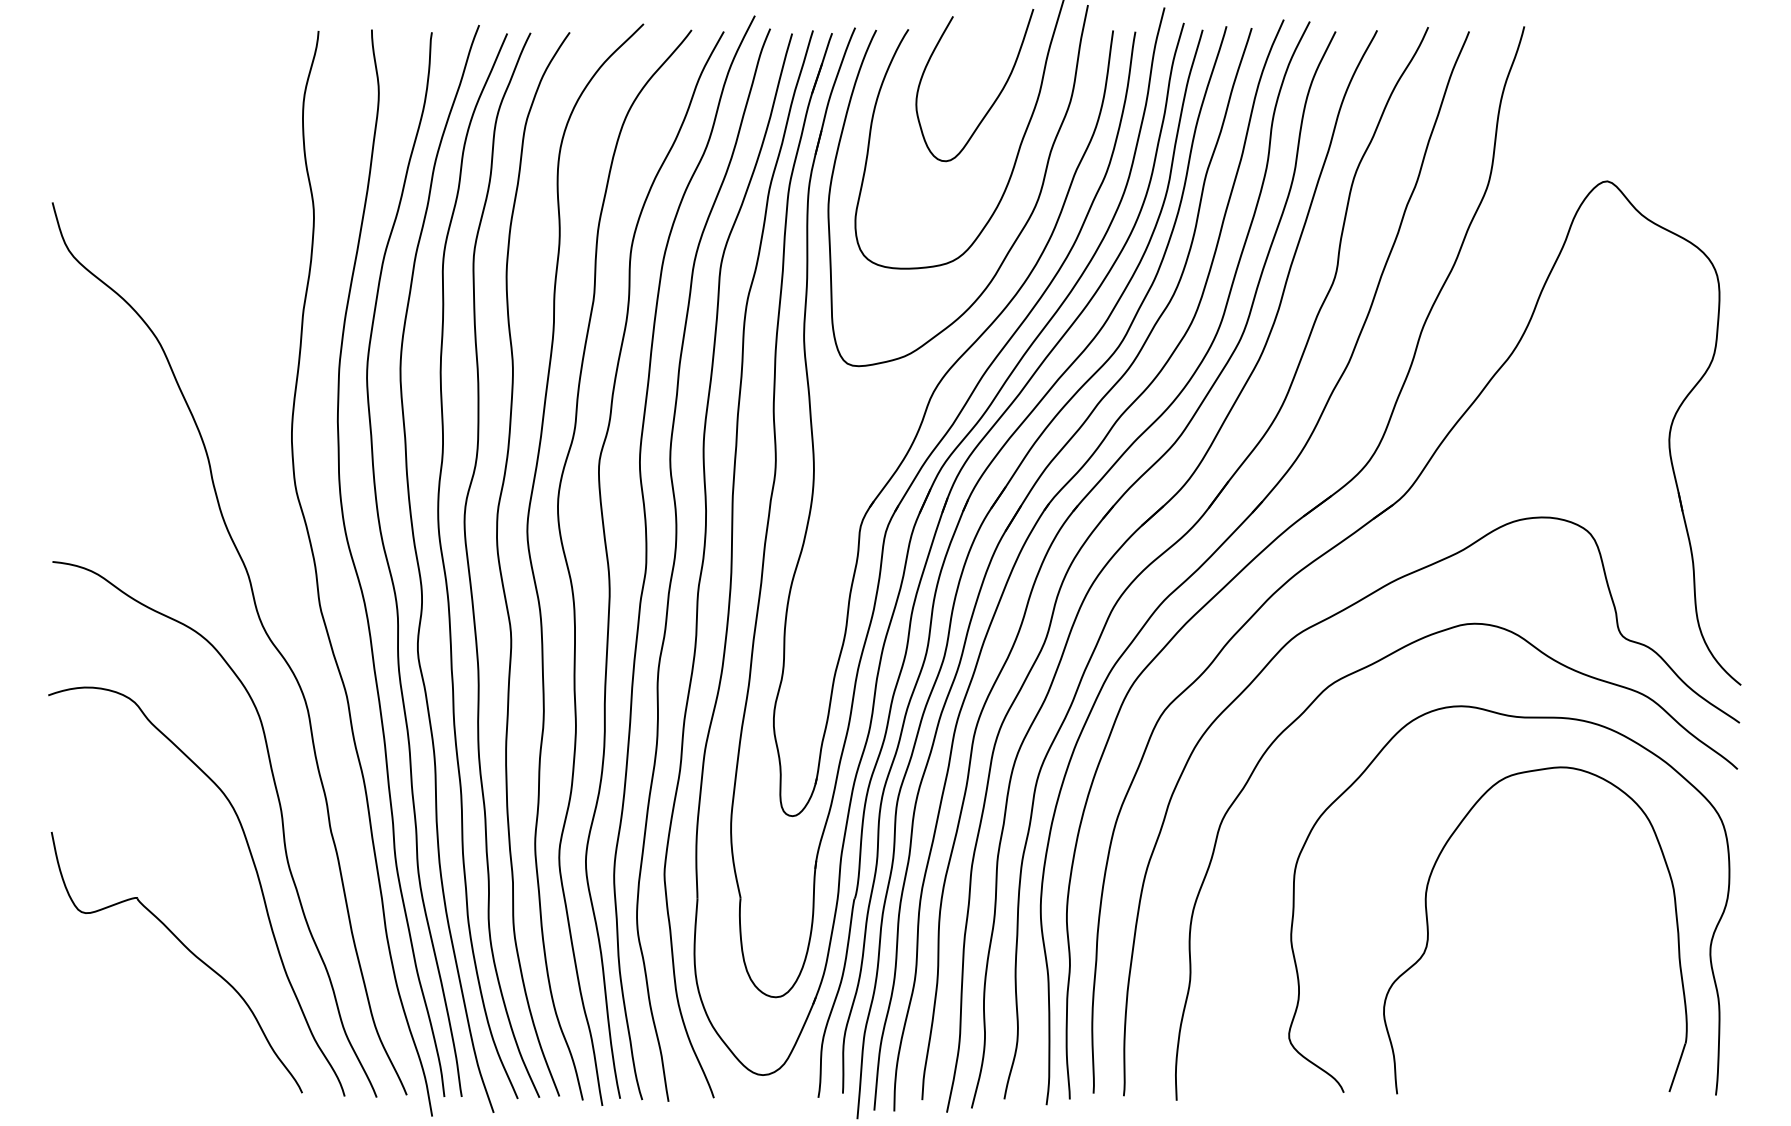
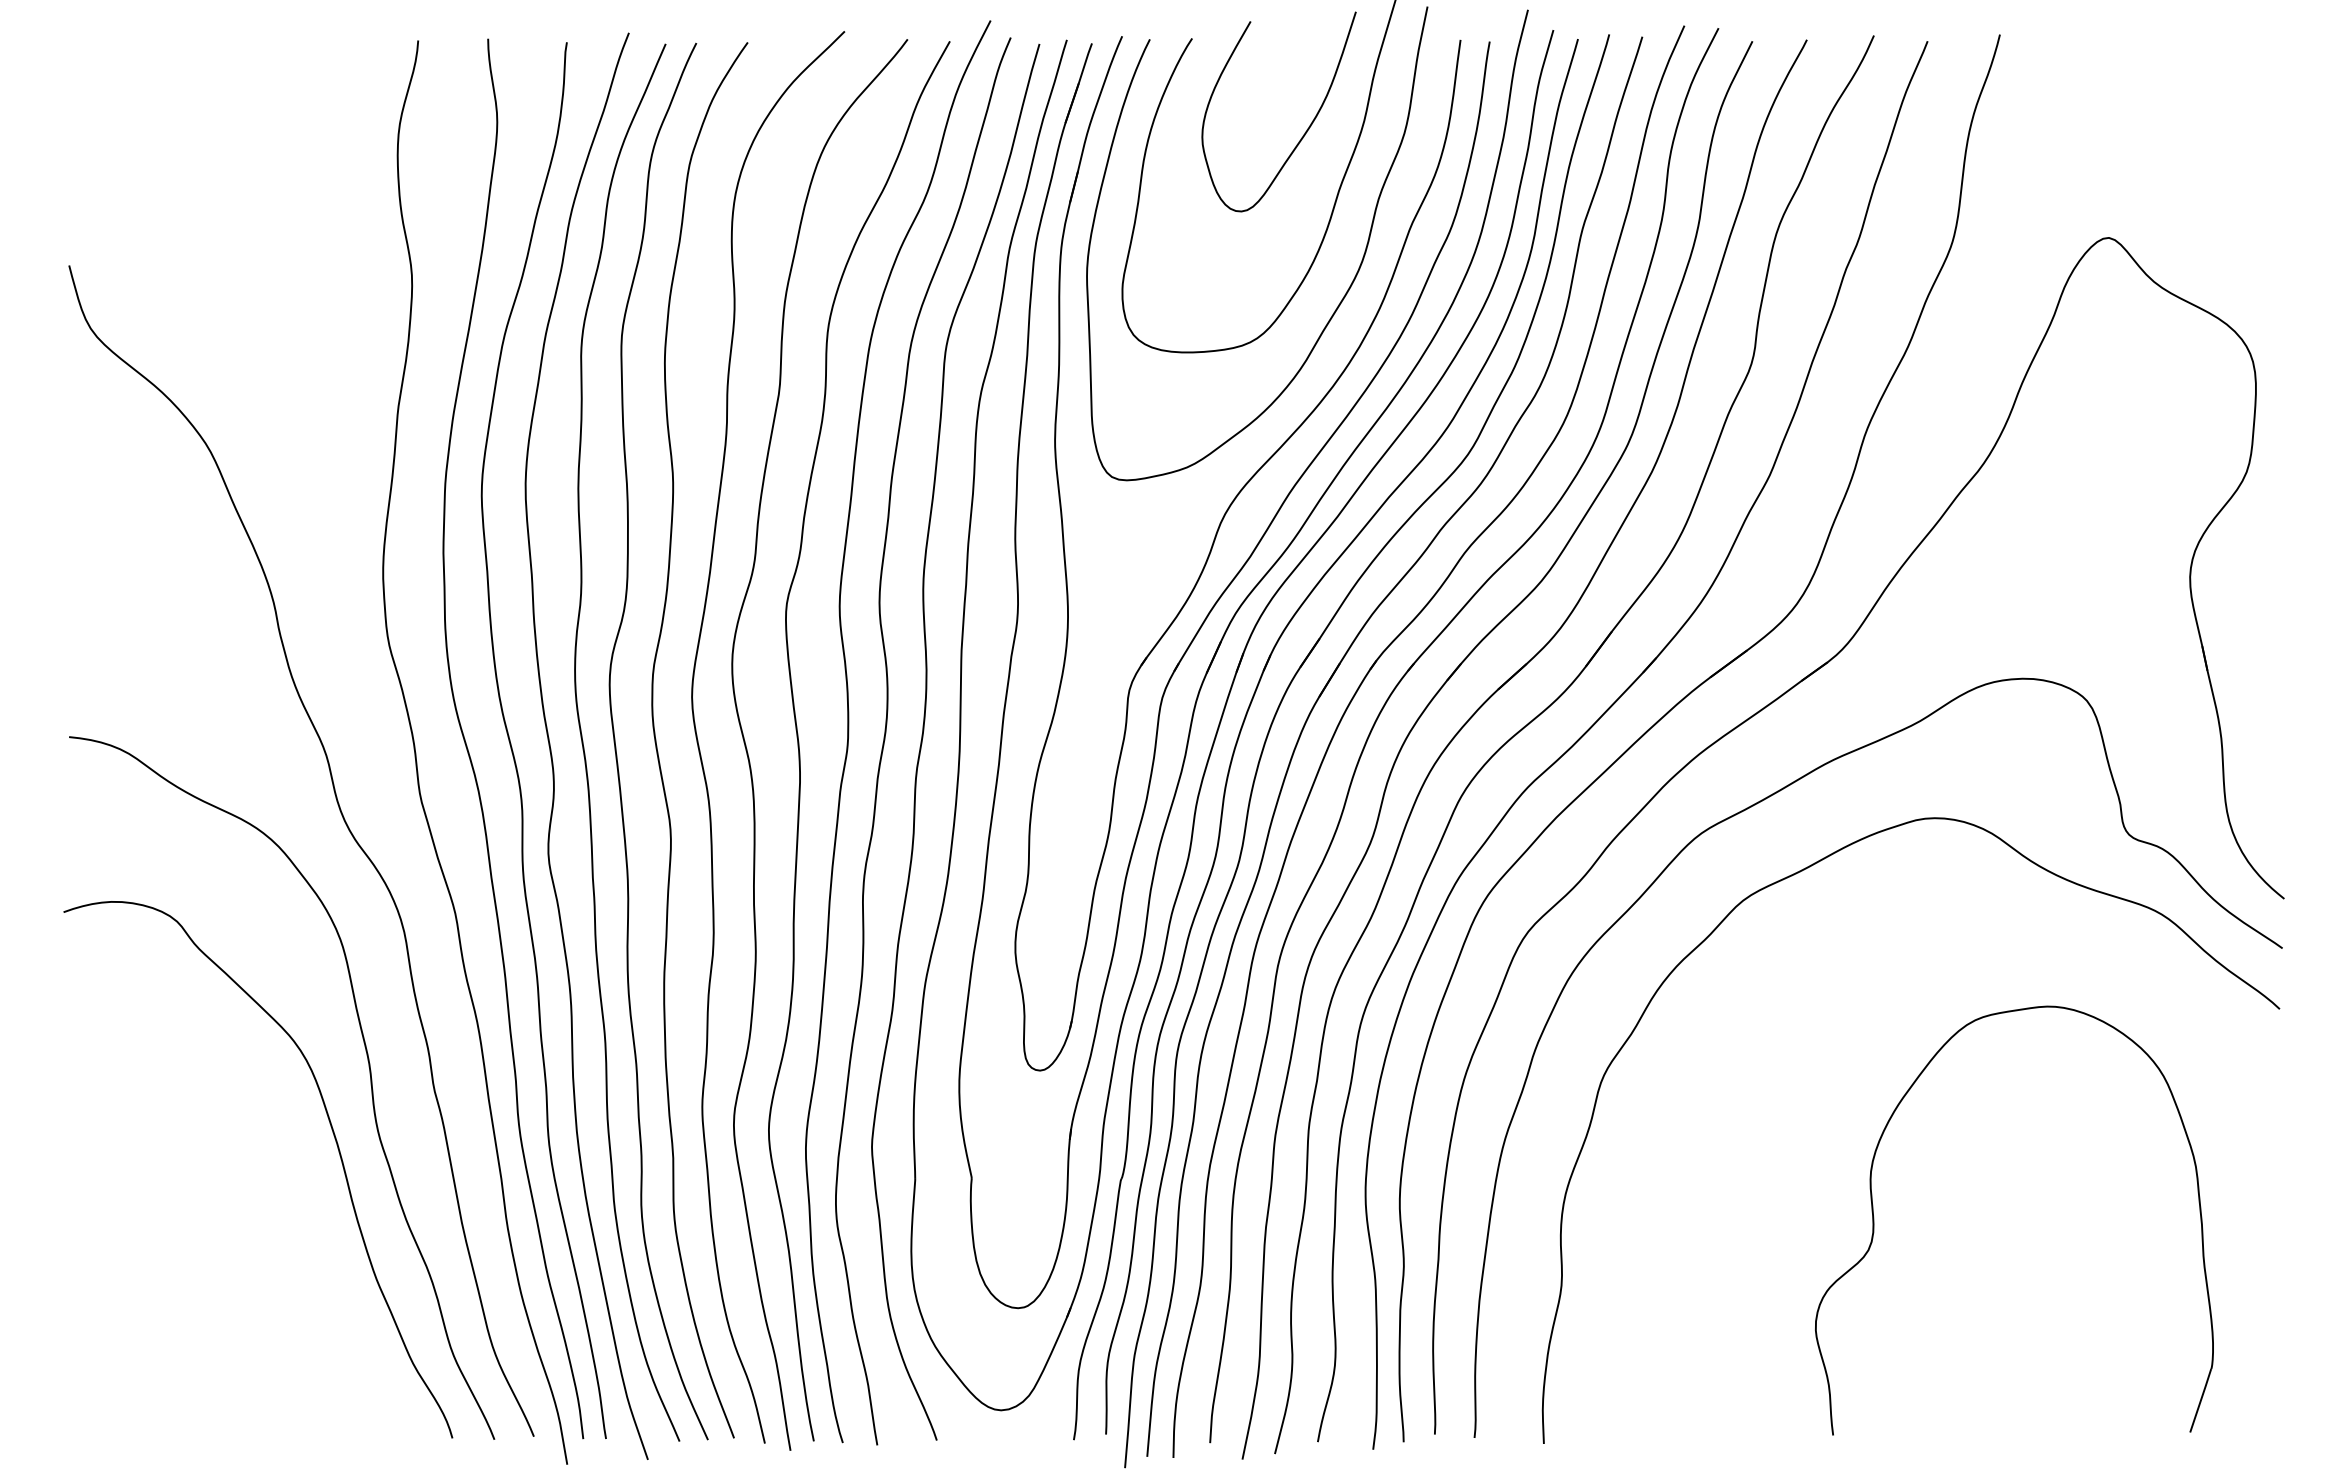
curve: (1524, 718) -> (2000, 942), removed
part: (188, 950) -> (247, 1246), removed

